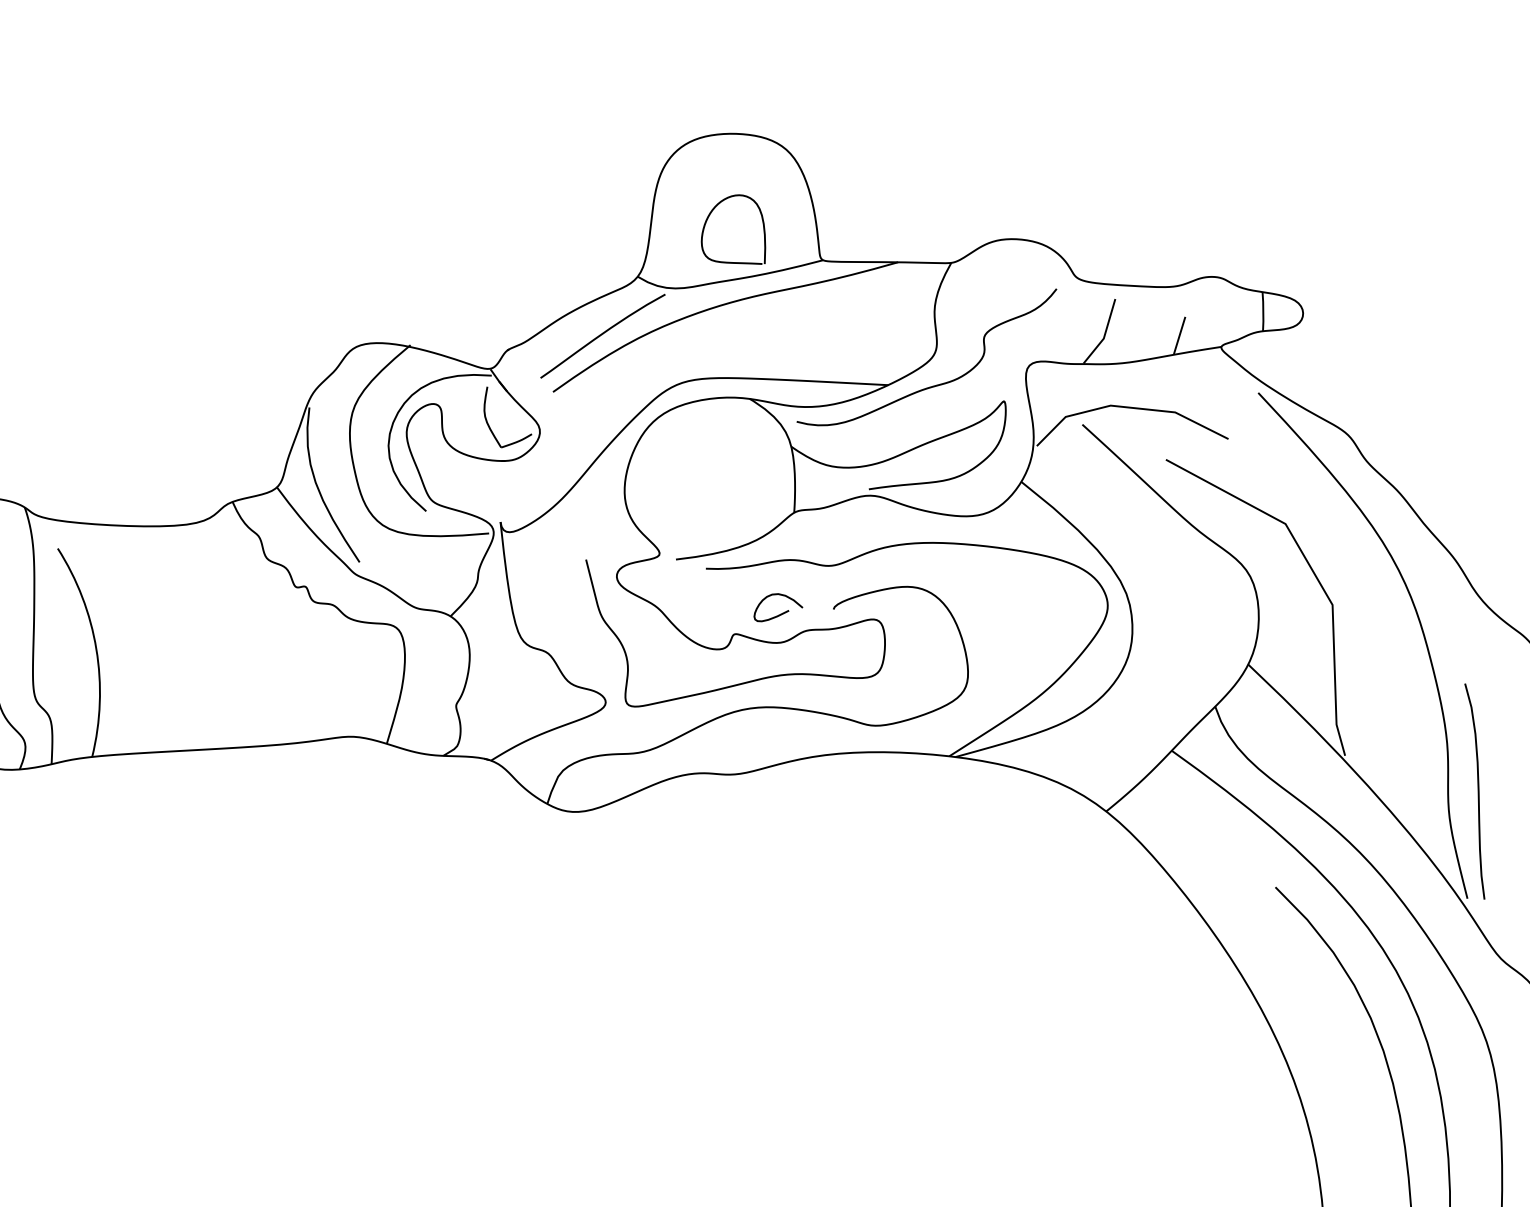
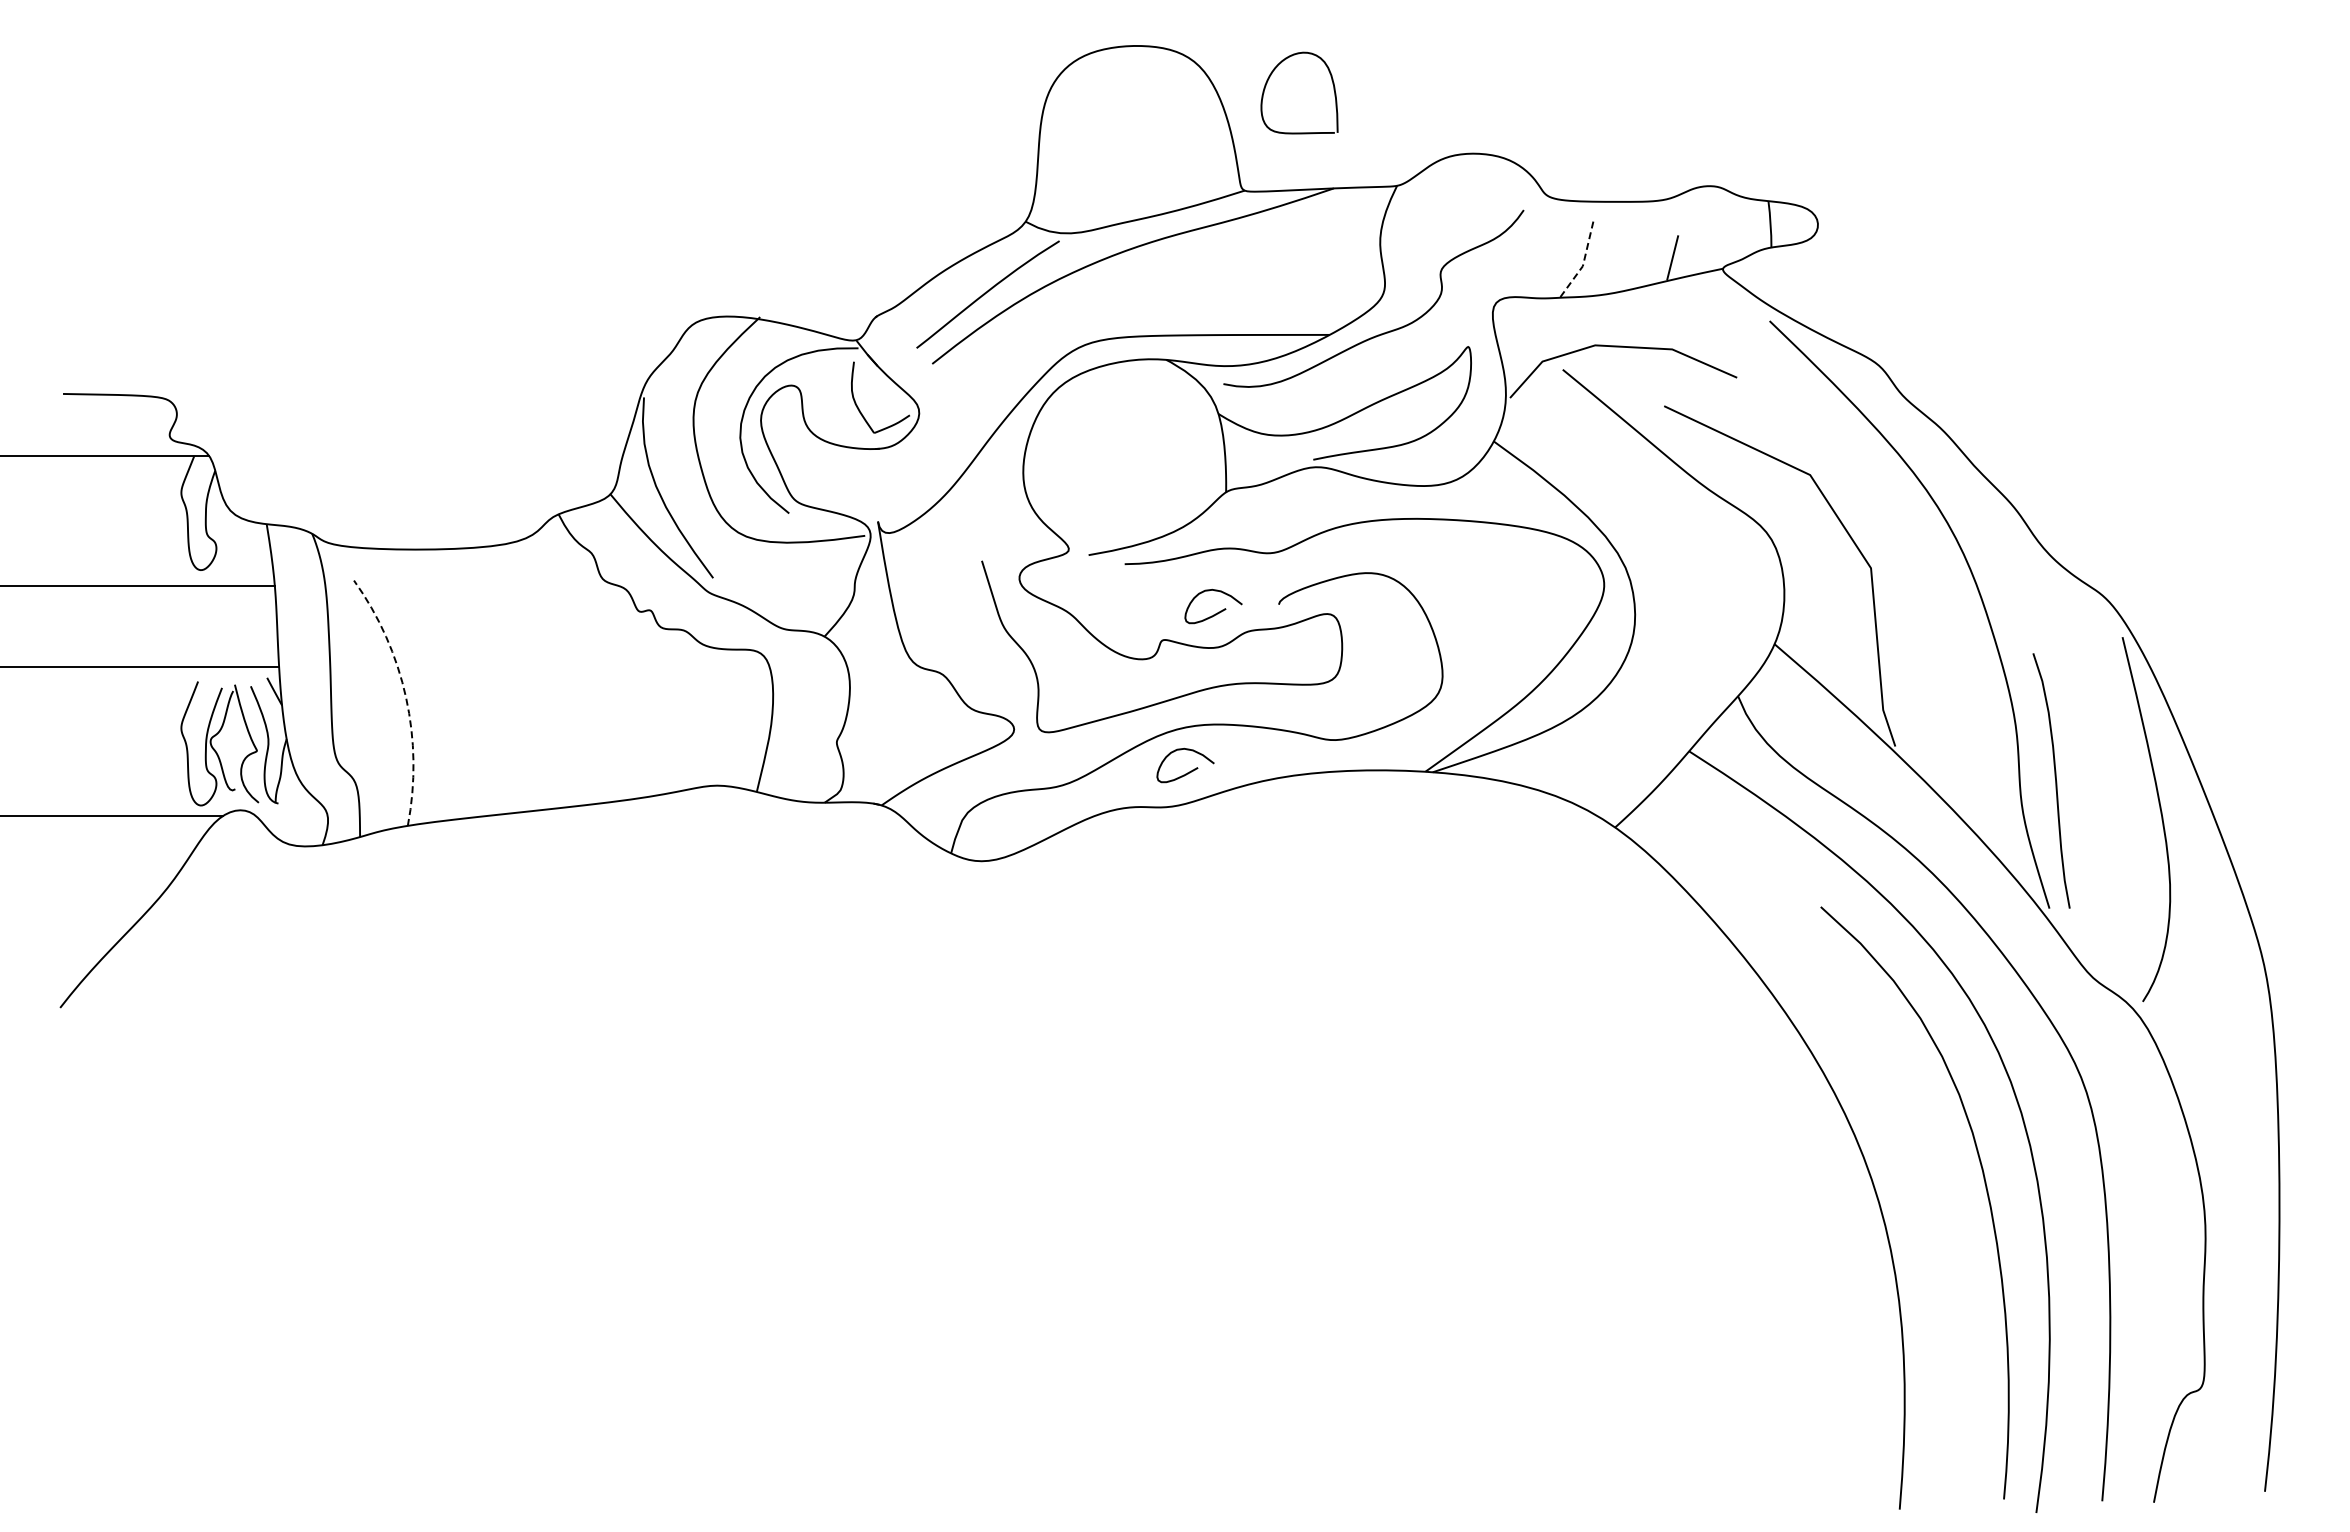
curve: (710, 214) -> (1270, 77), moved
line: (1105, 334) -> (1584, 261), solid -> dashed
arc: (96, 649) -> (406, 697), solid -> dashed
curve: (751, 745) -> (1189, 771), added

